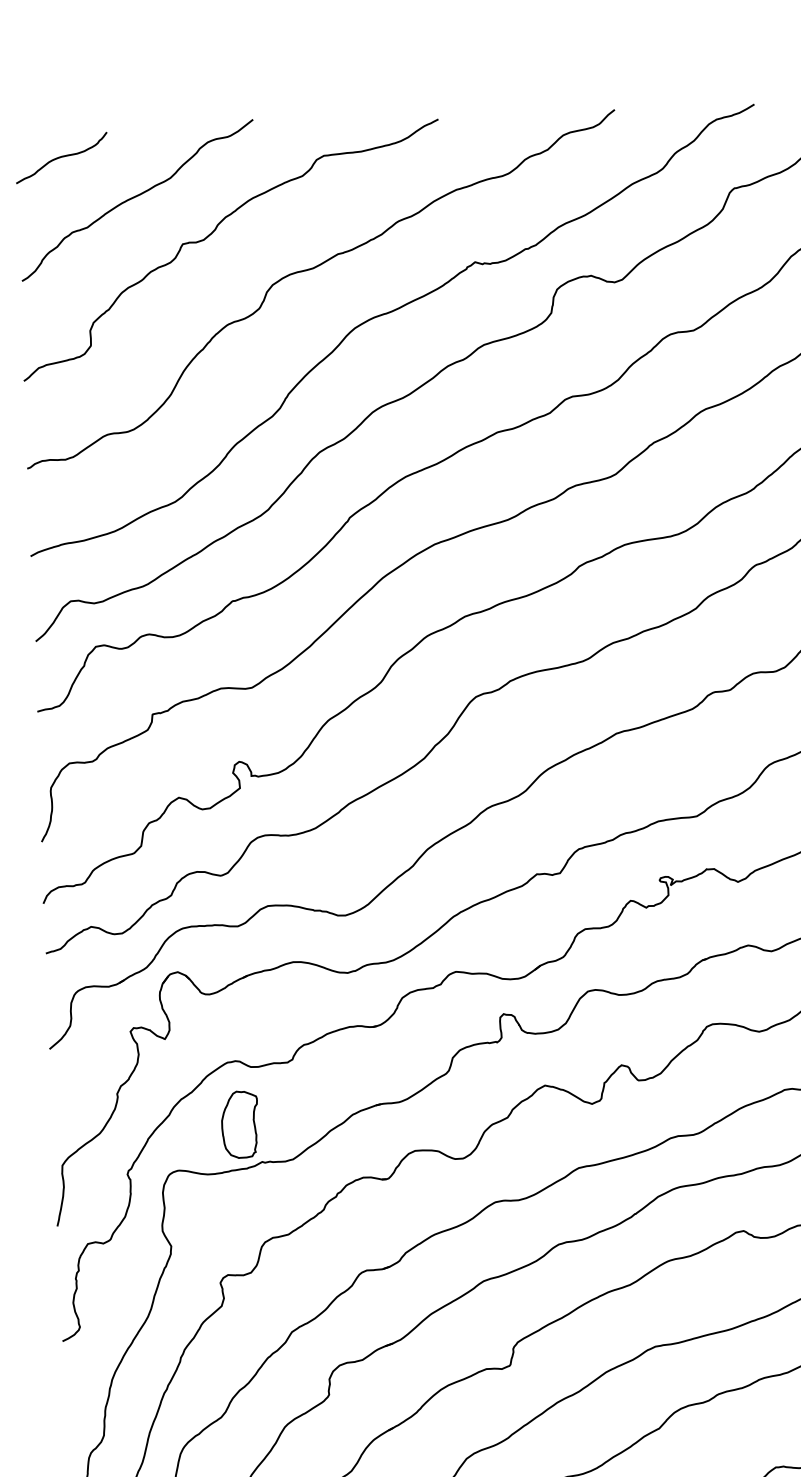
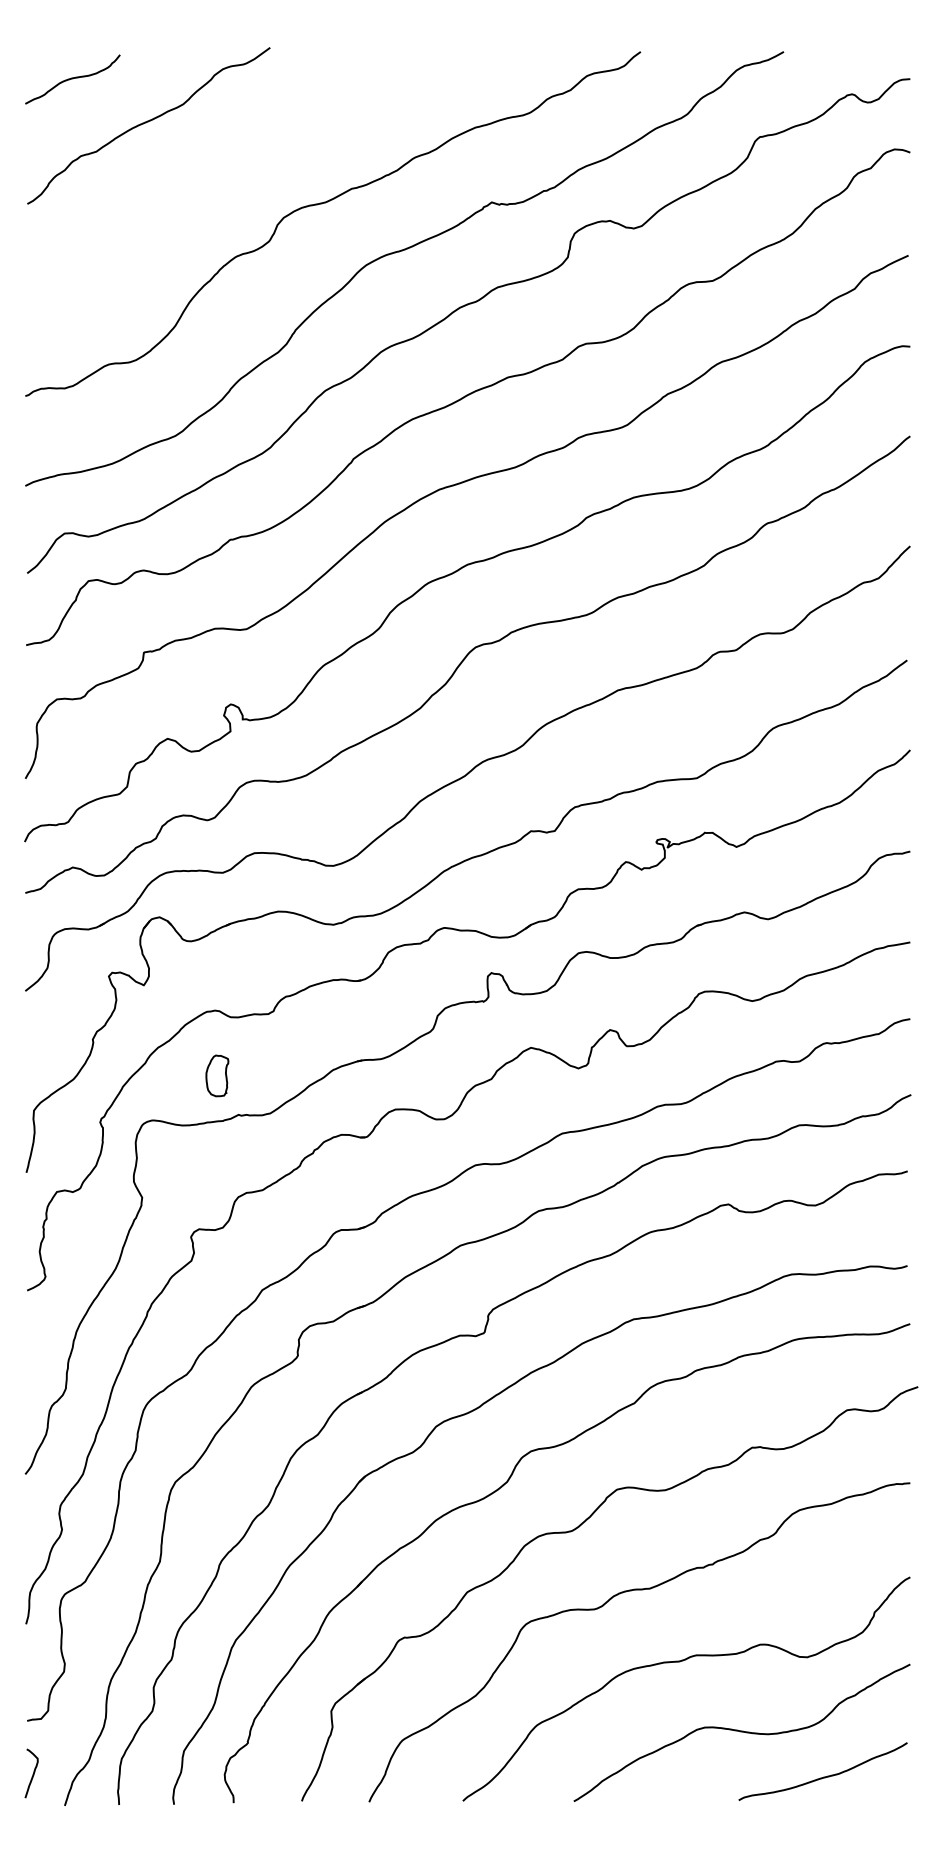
curve: (212, 233) -> (224, 162), removed
part: (240, 1124) -> (217, 1075), size x0.6

